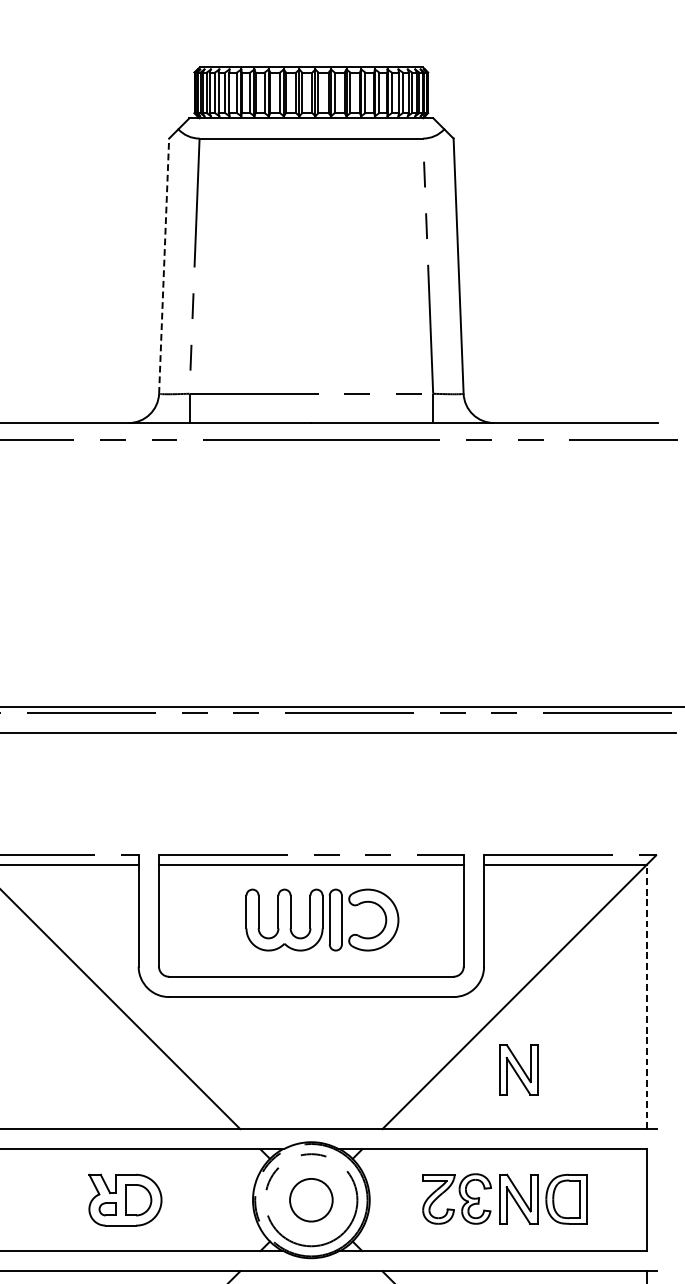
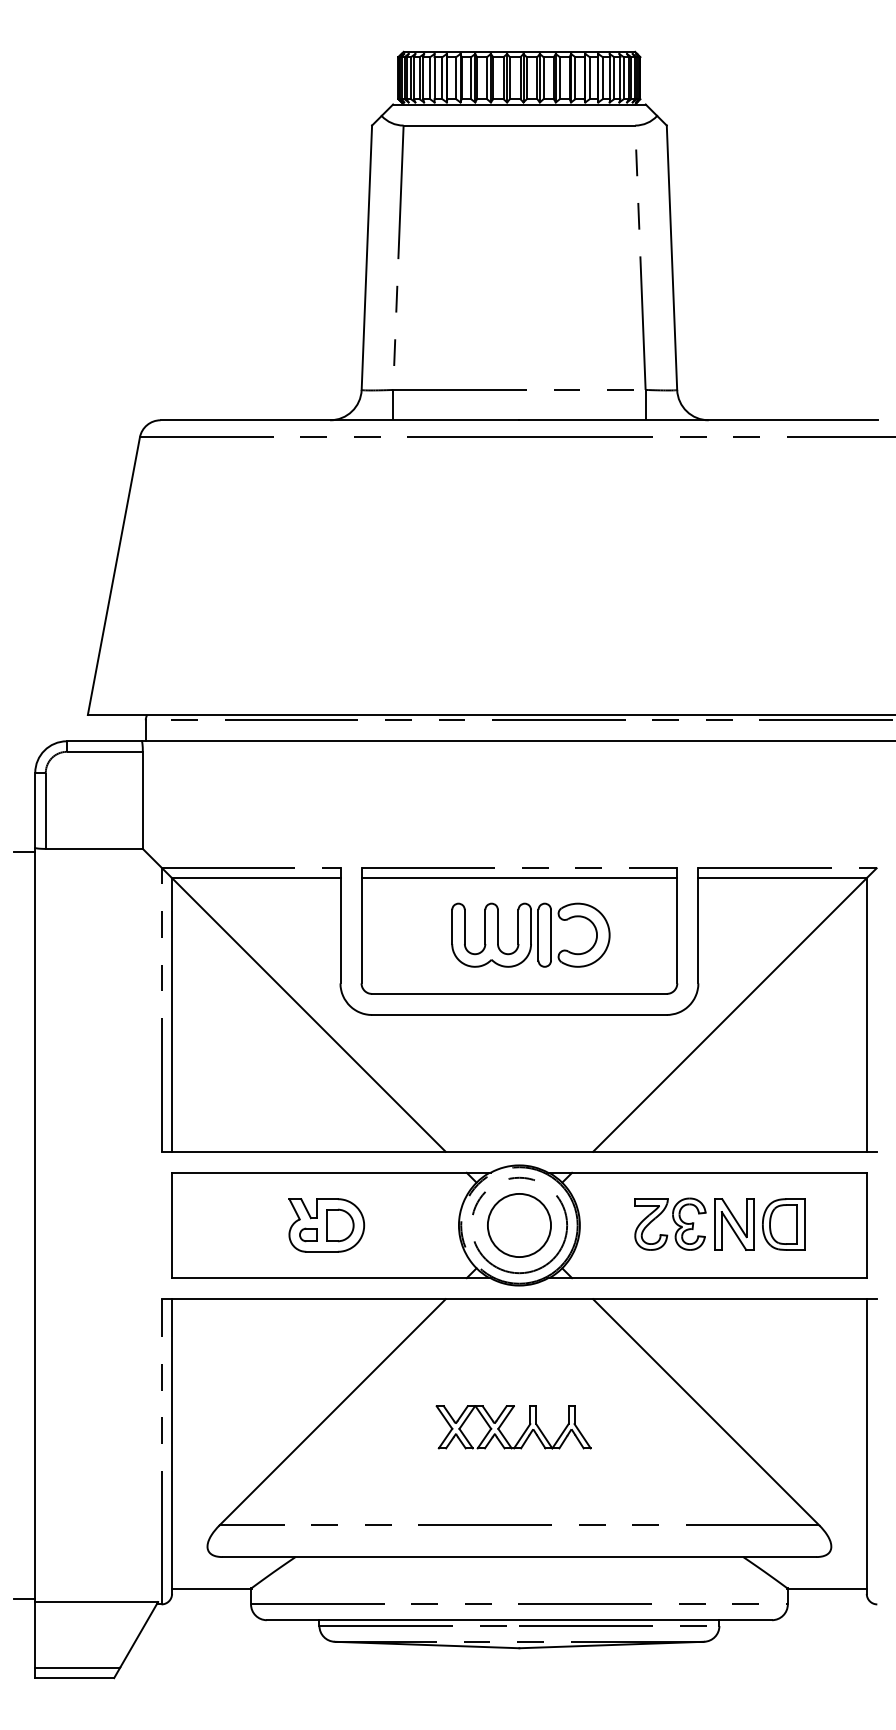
line: (163, 265) -> (366, 257), dashed -> solid
line: (646, 996) -> (866, 1014), dashed -> solid
part: (518, 1069) -> (734, 1090), removed
circle: (311, 1200) -> (519, 1225), size x1.43

